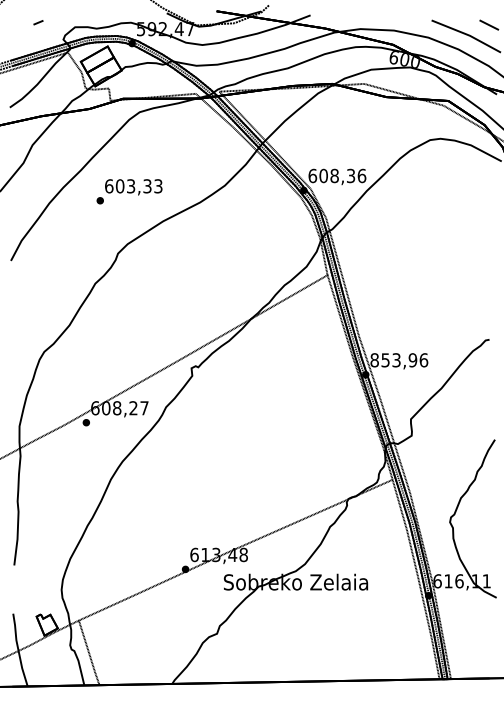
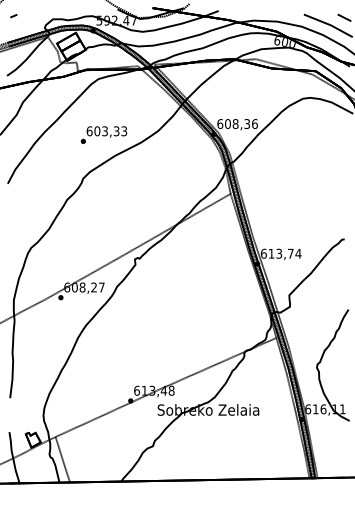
line: (38, 22) -> (13, 15), moved
text: (129, 191) -> (103, 134), moved
text: (399, 360) -> (281, 253), 853,96 -> 613,74

